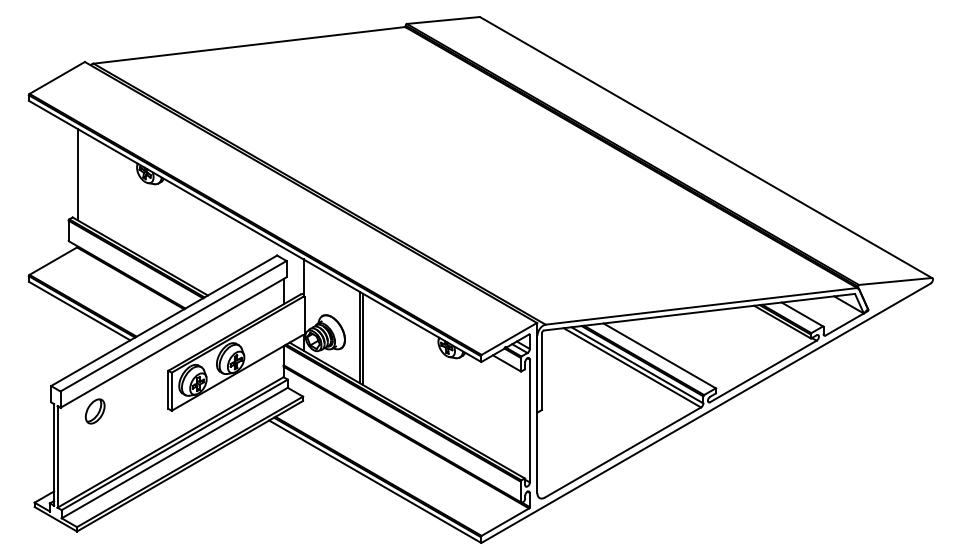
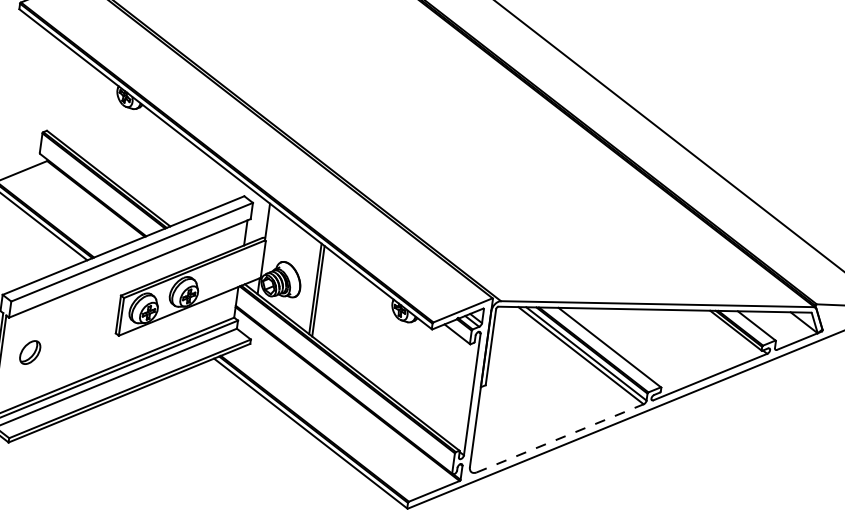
line: (77, 174) -> (57, 88), removed
part: (95, 411) -> (30, 352), moved
line: (623, 452) -> (560, 438), solid -> dashed

